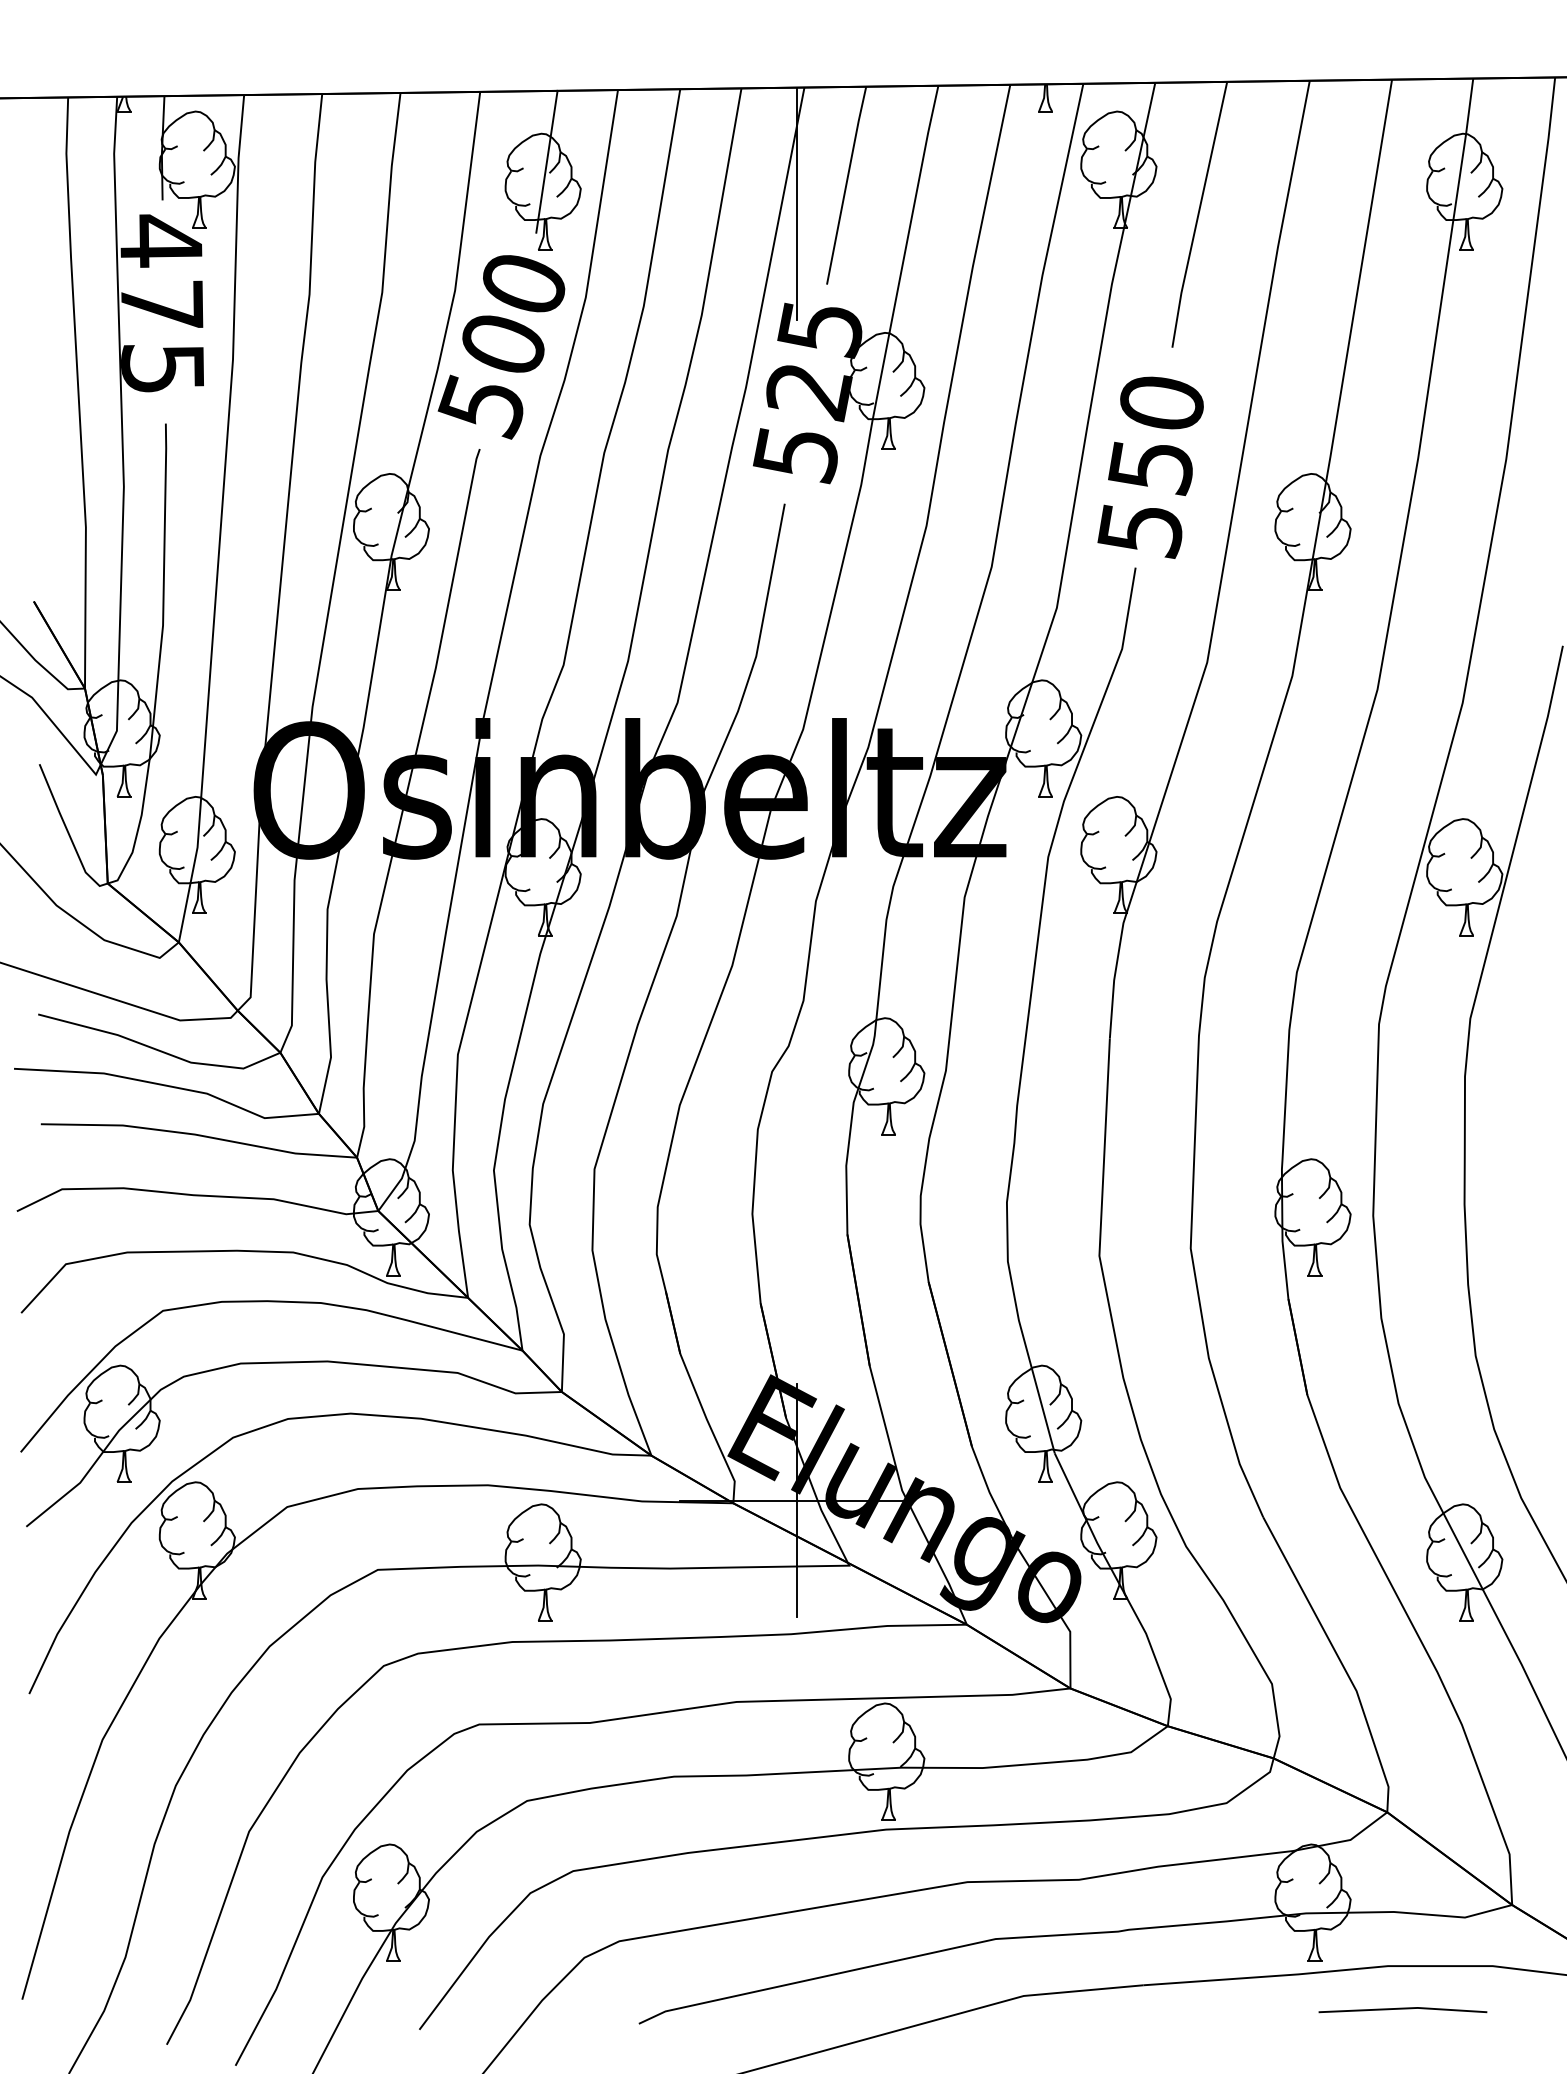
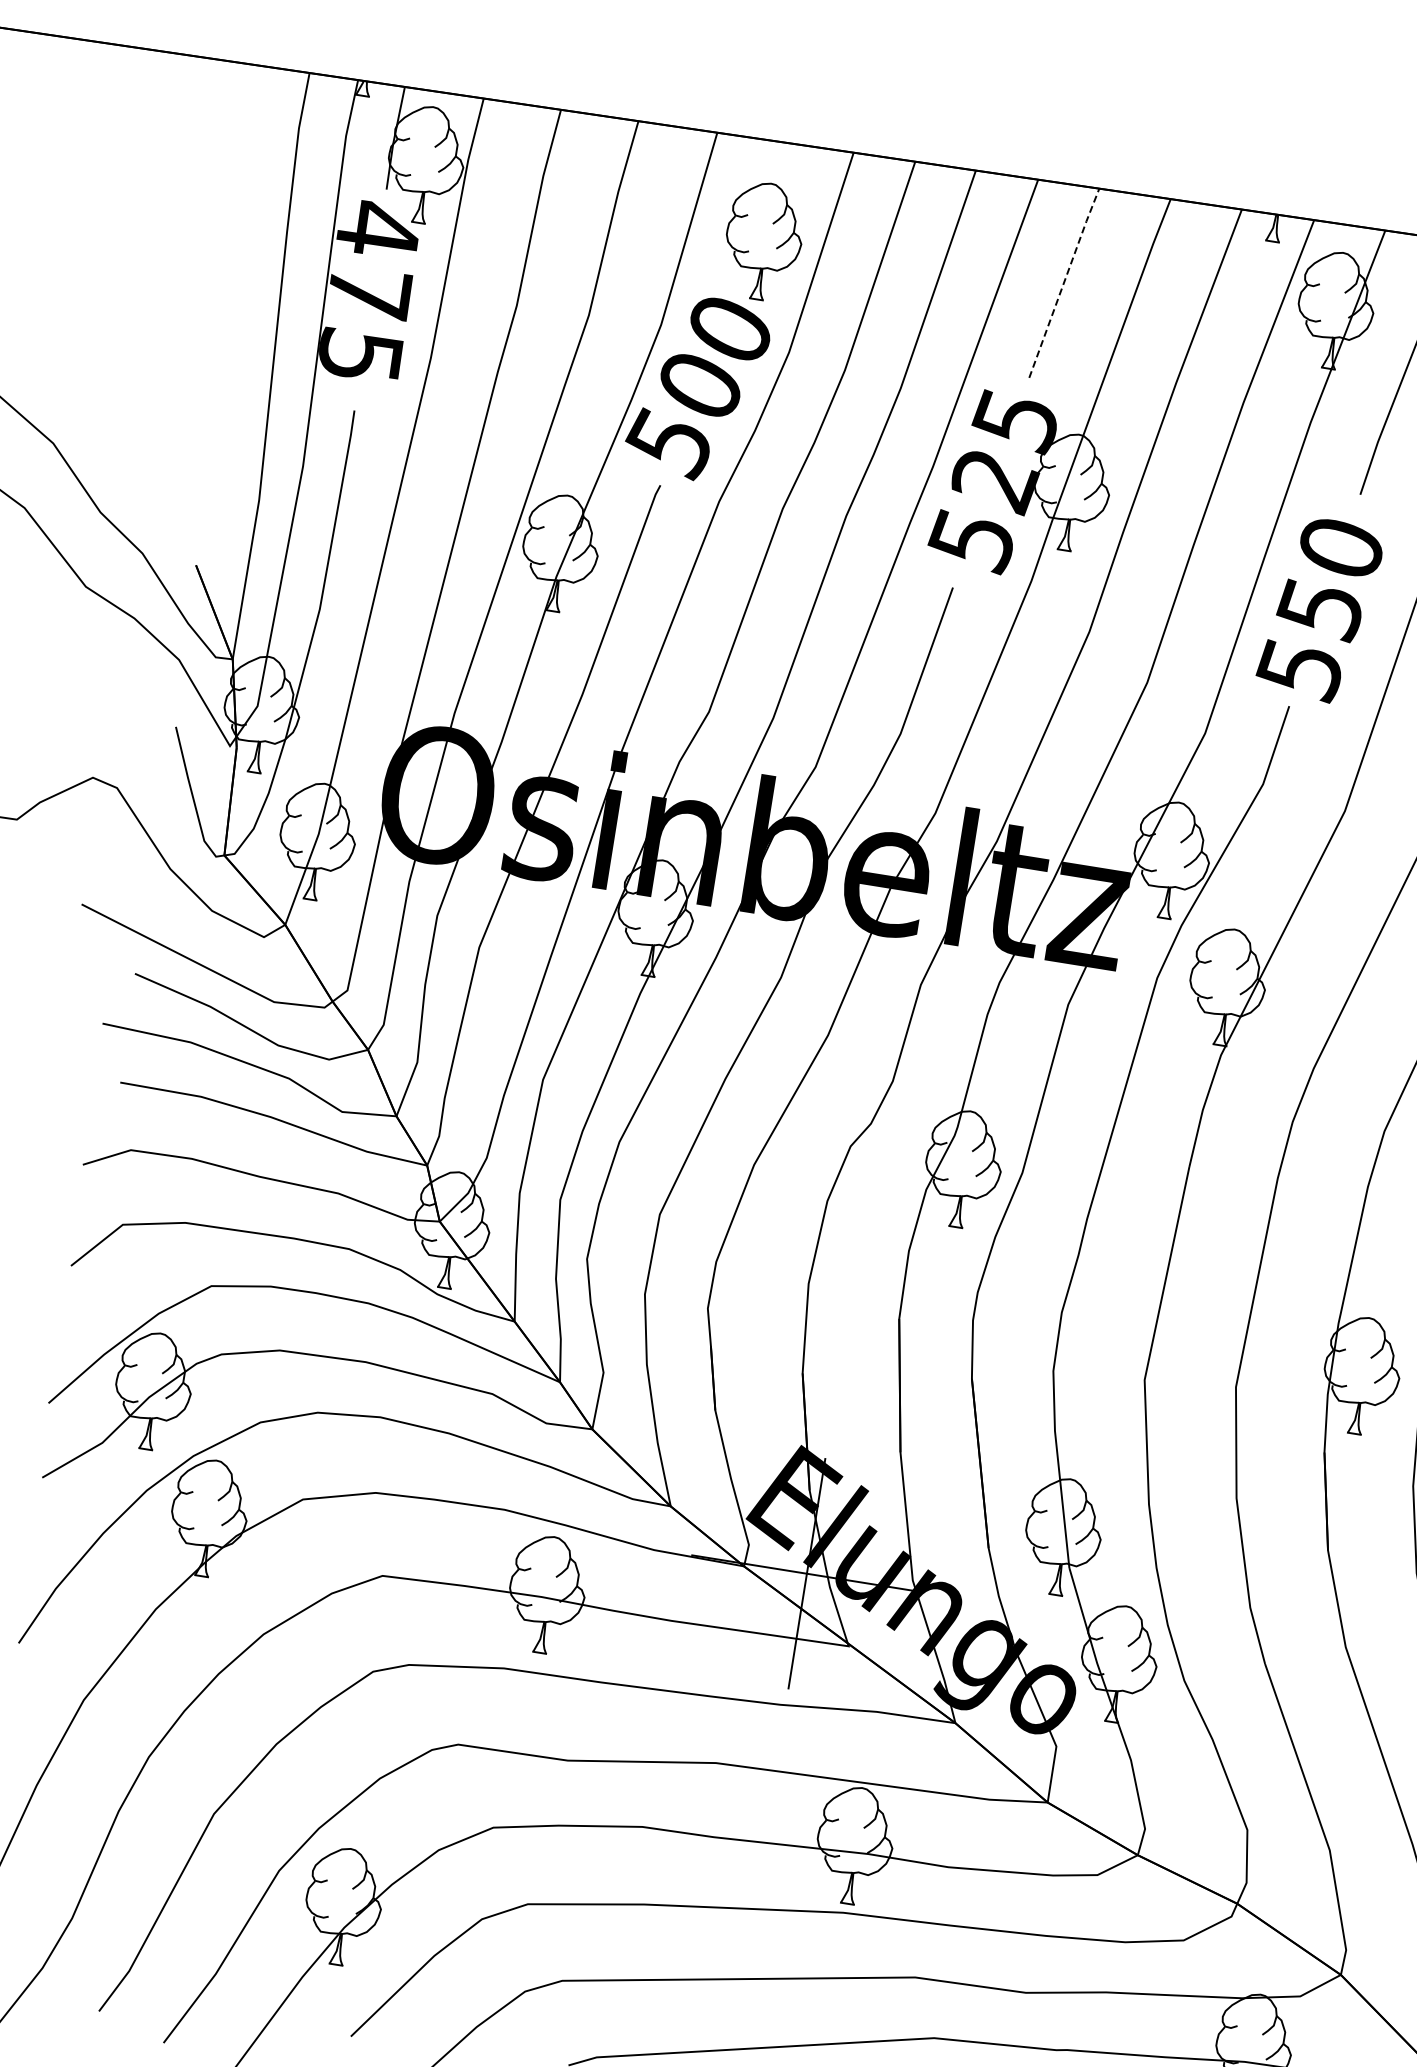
line: (546, 161) -> (771, 211), removed
line: (846, 184) -> (1064, 282), solid -> dashed
line: (796, 203) -> (1012, 292), removed

